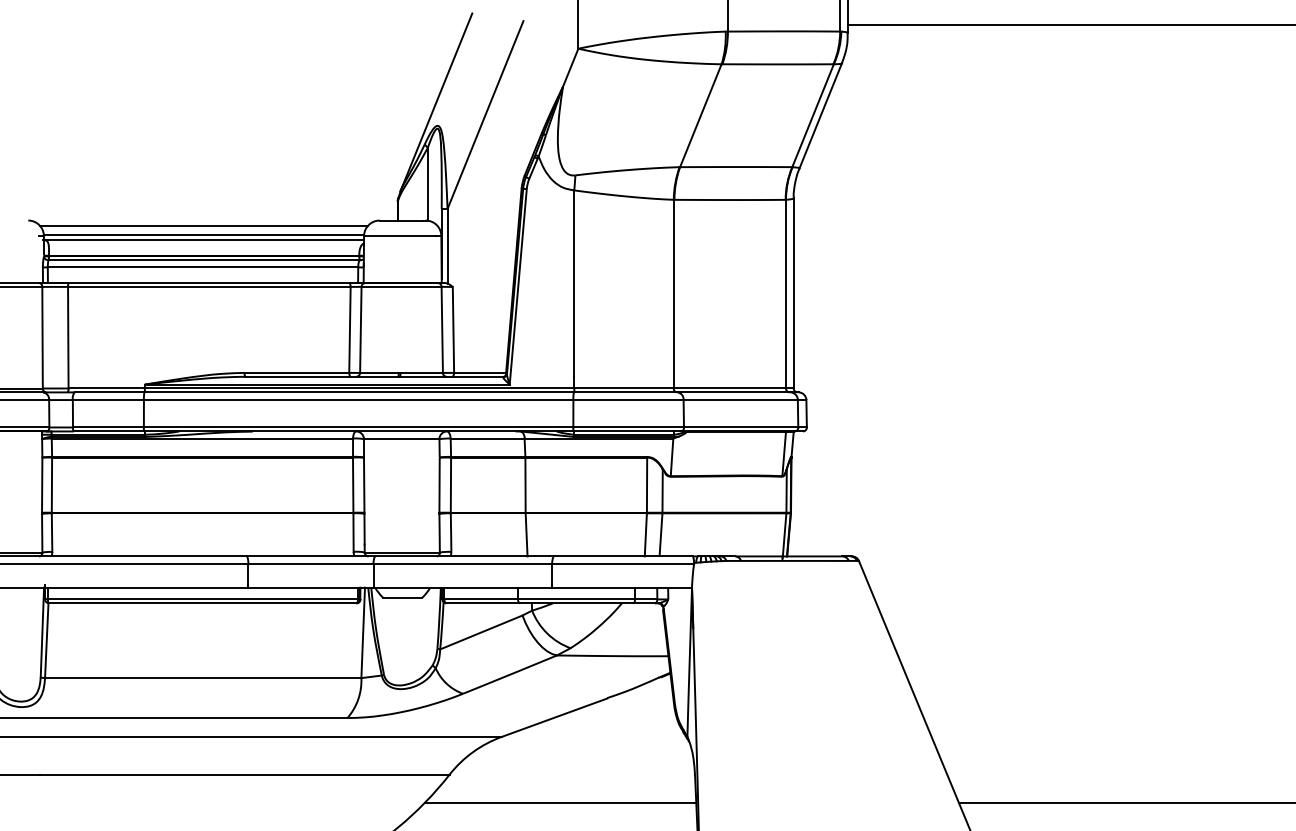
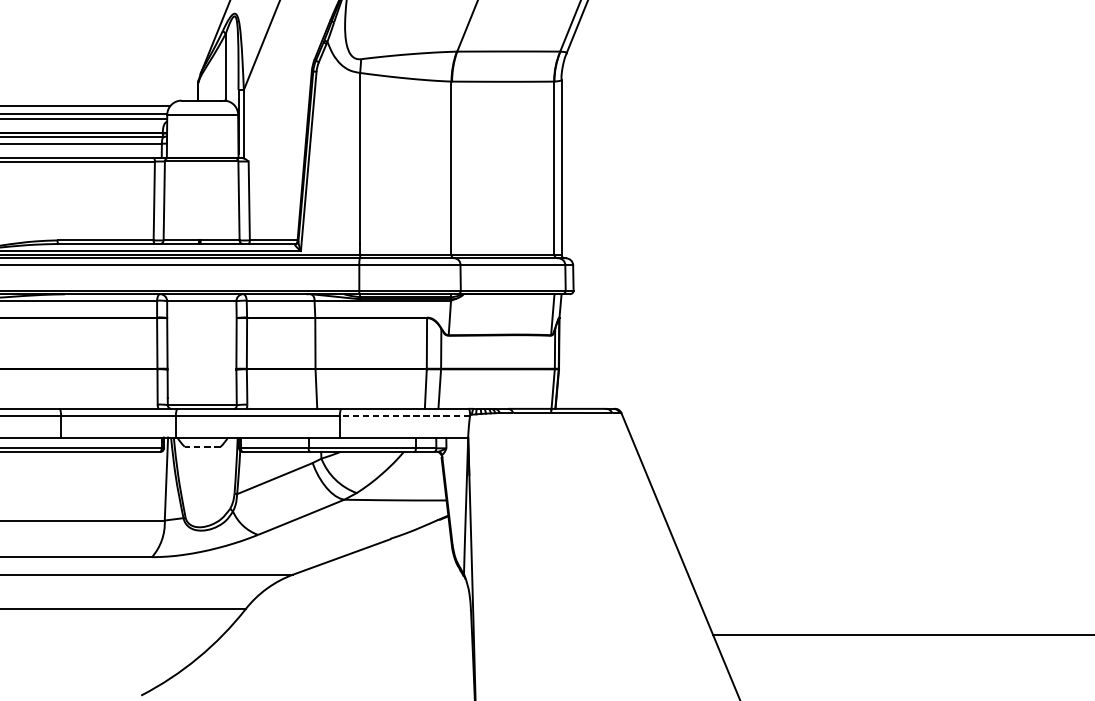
line: (623, 564) -> (405, 416), solid -> dashed
line: (402, 597) -> (202, 446), solid -> dashed
line: (560, 802) -> (347, 634), removed

